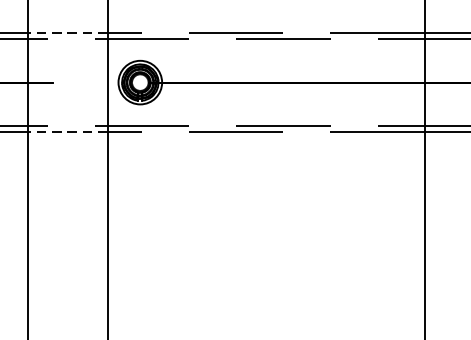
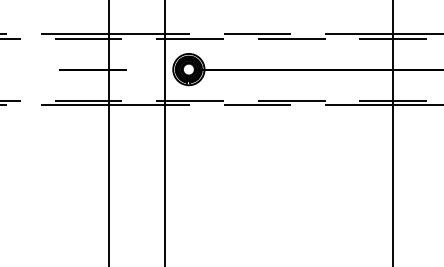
line: (67, 33) -> (136, 34), dashed -> solid
line: (67, 132) -> (136, 105), dashed -> solid

